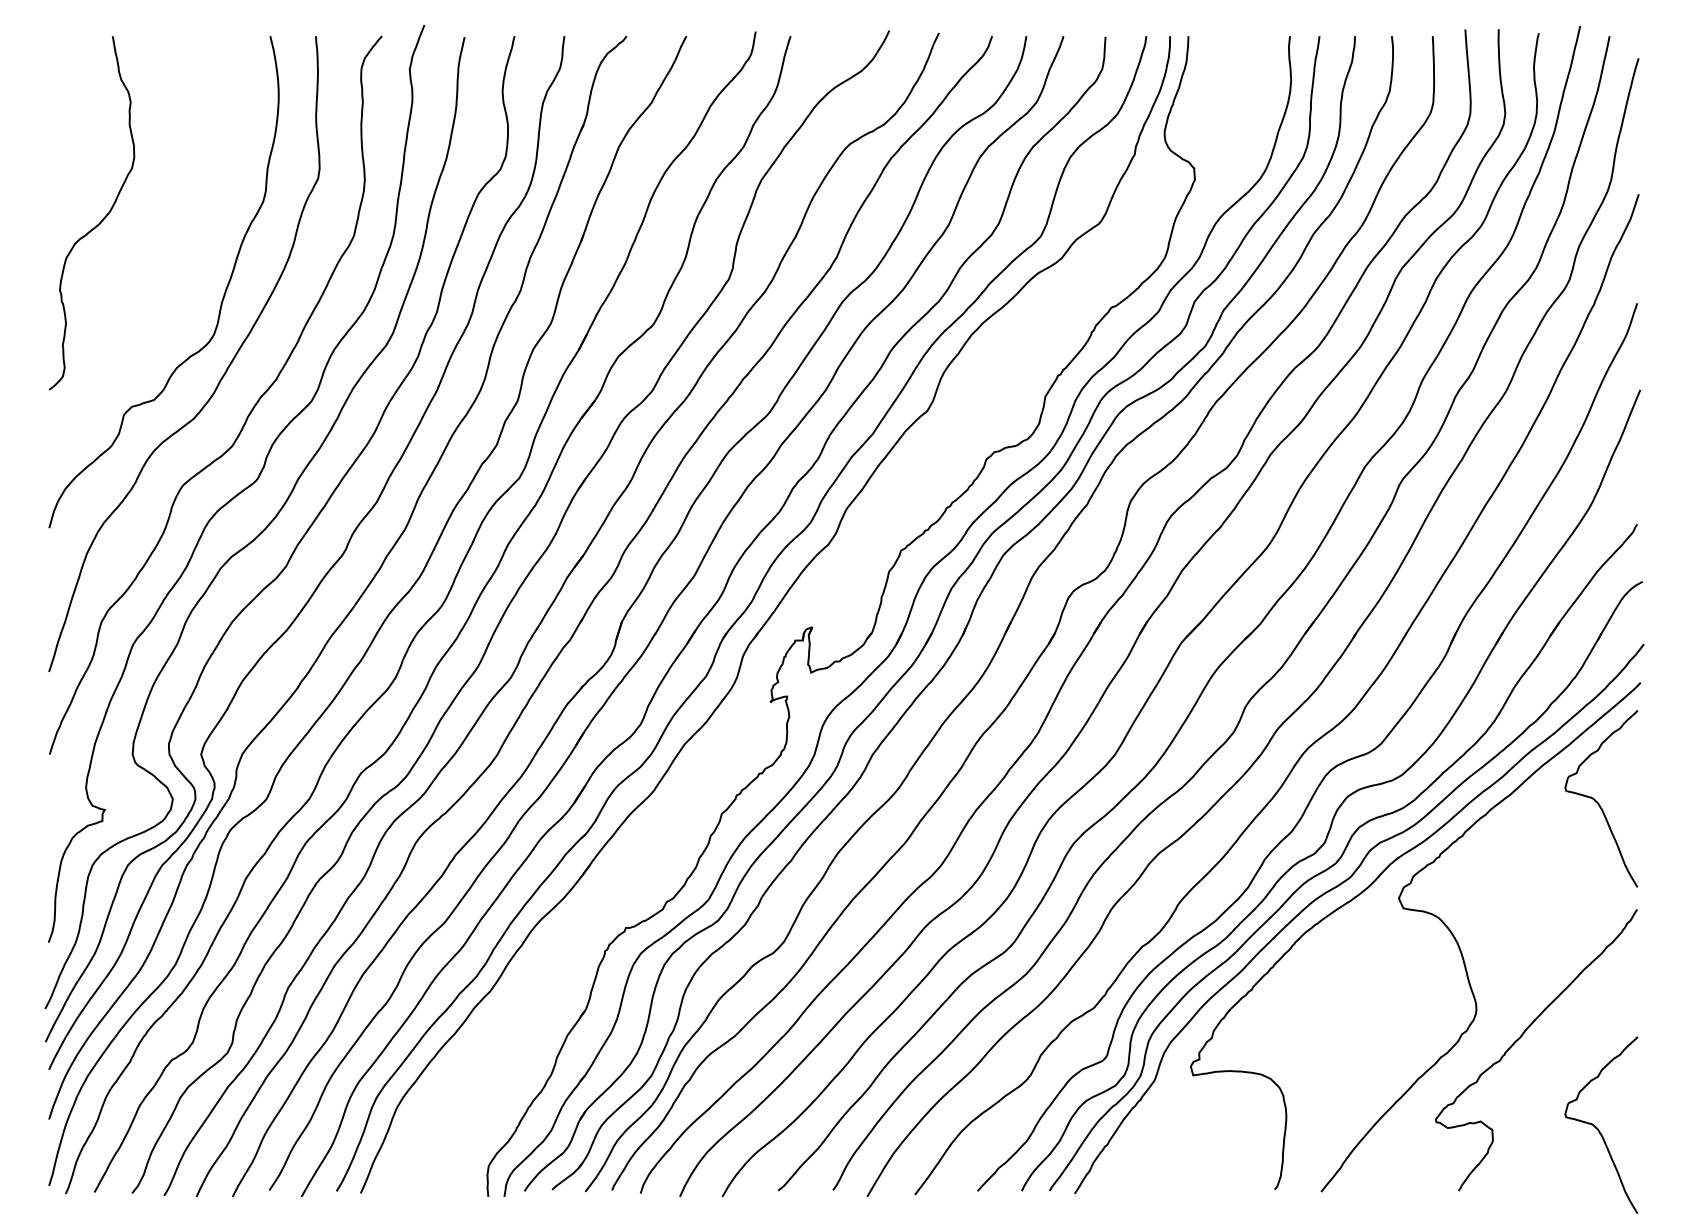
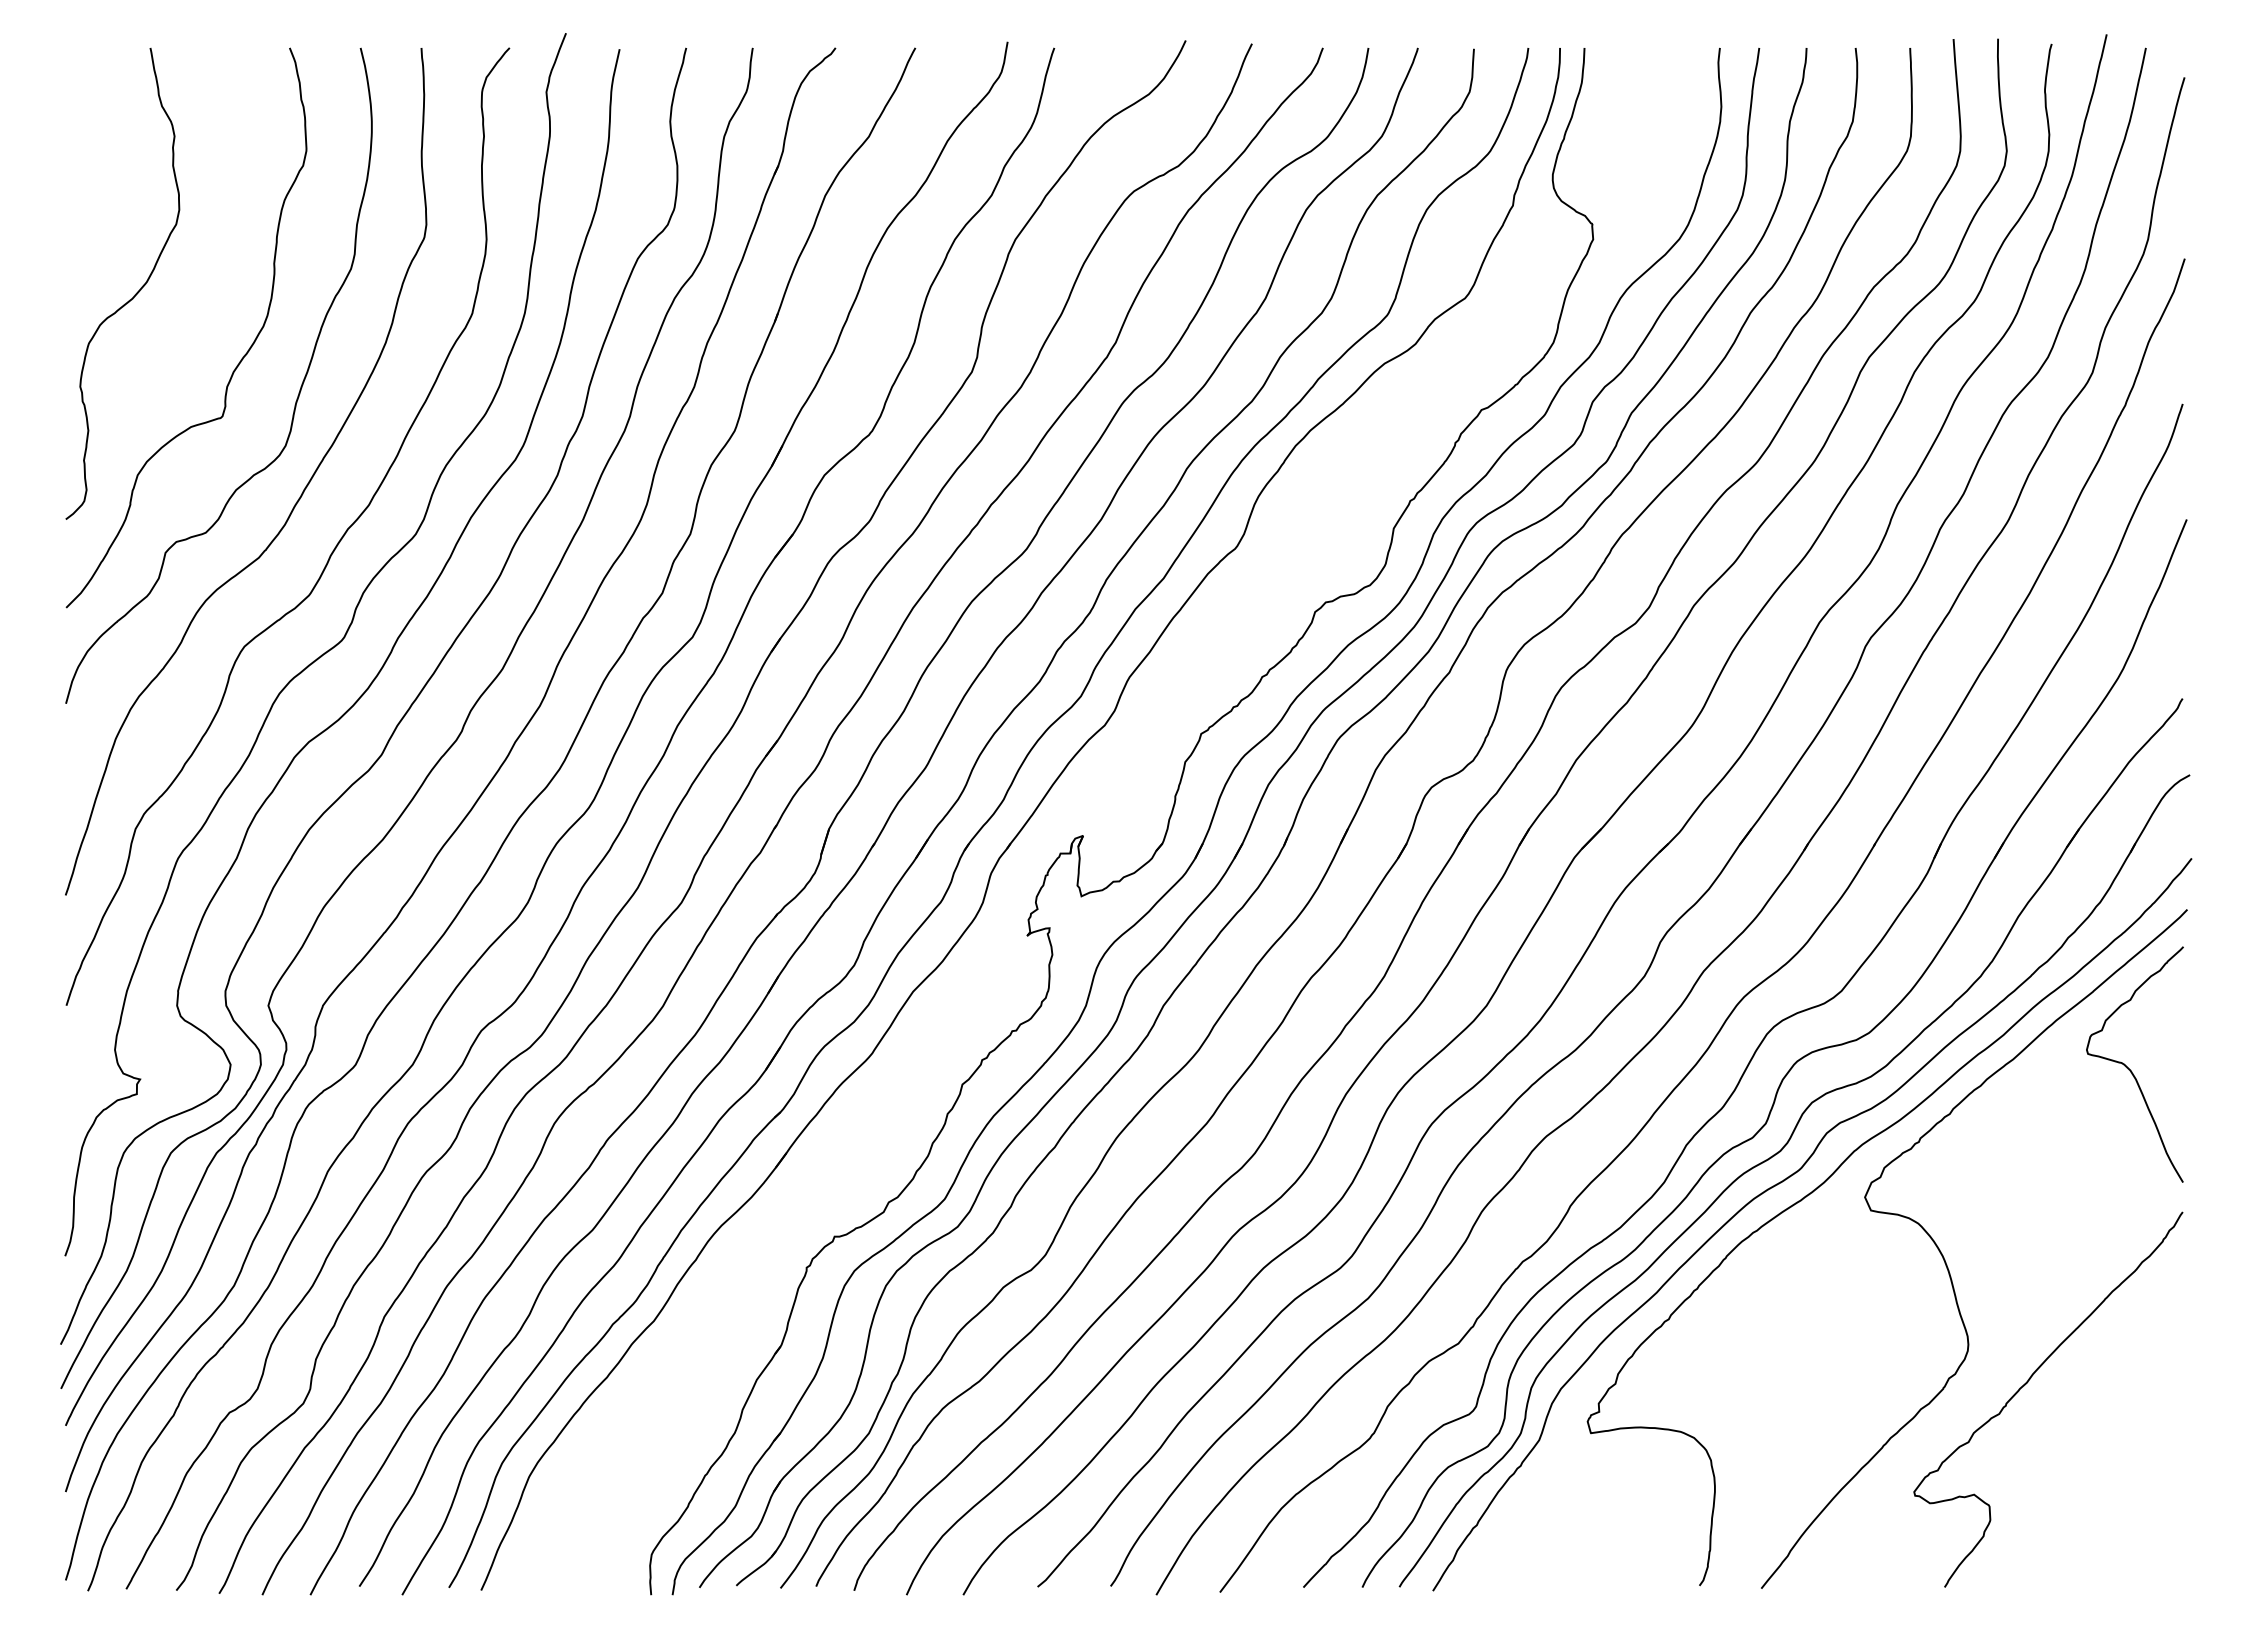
curve: (177, 274) -> (236, 365), added
curve: (1597, 1128) -> (2129, 1503), removed

